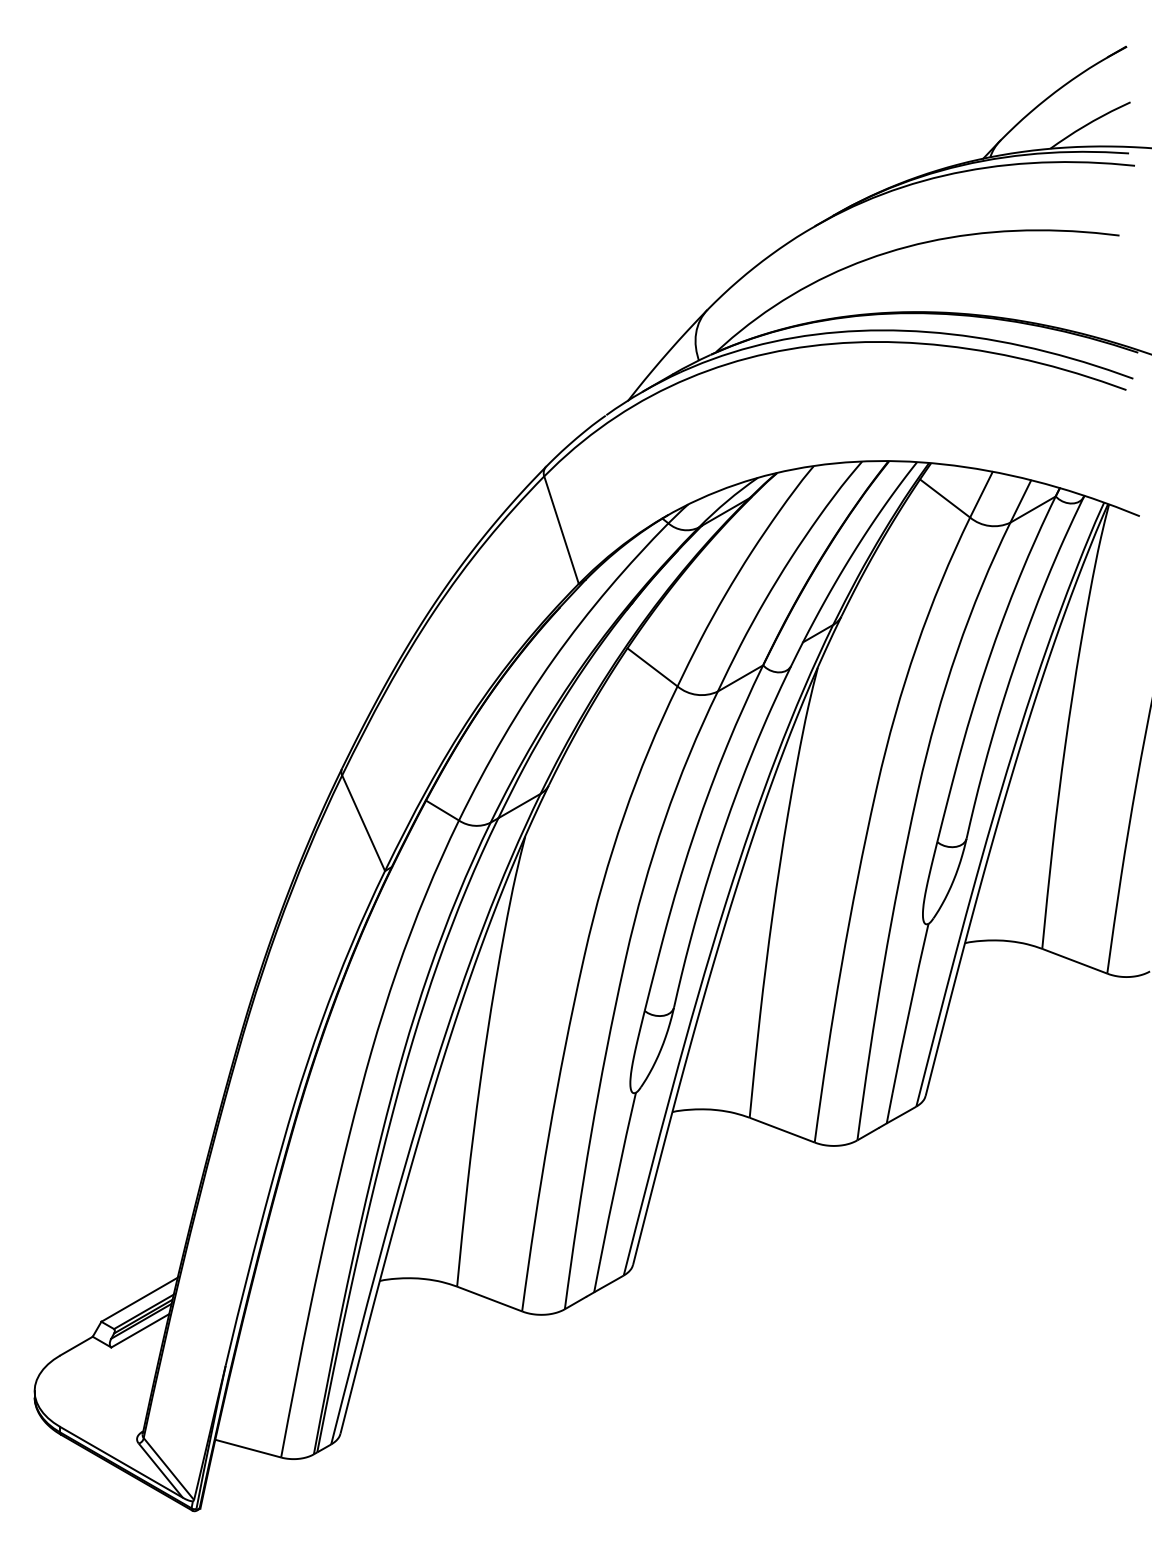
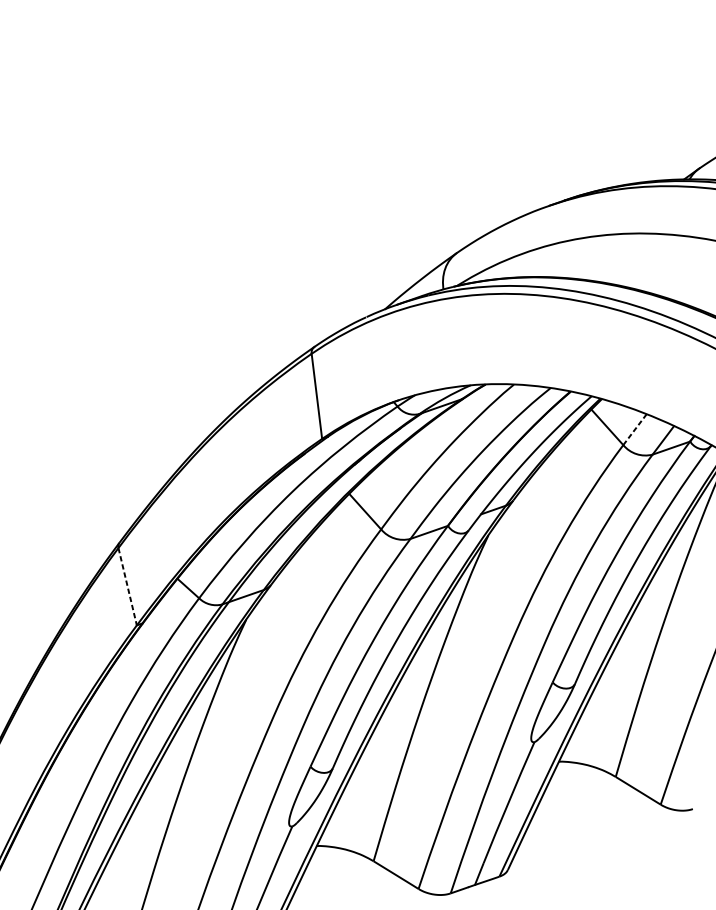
line: (981, 494) -> (635, 429), solid -> dashed
line: (363, 823) -> (127, 586), solid -> dashed

